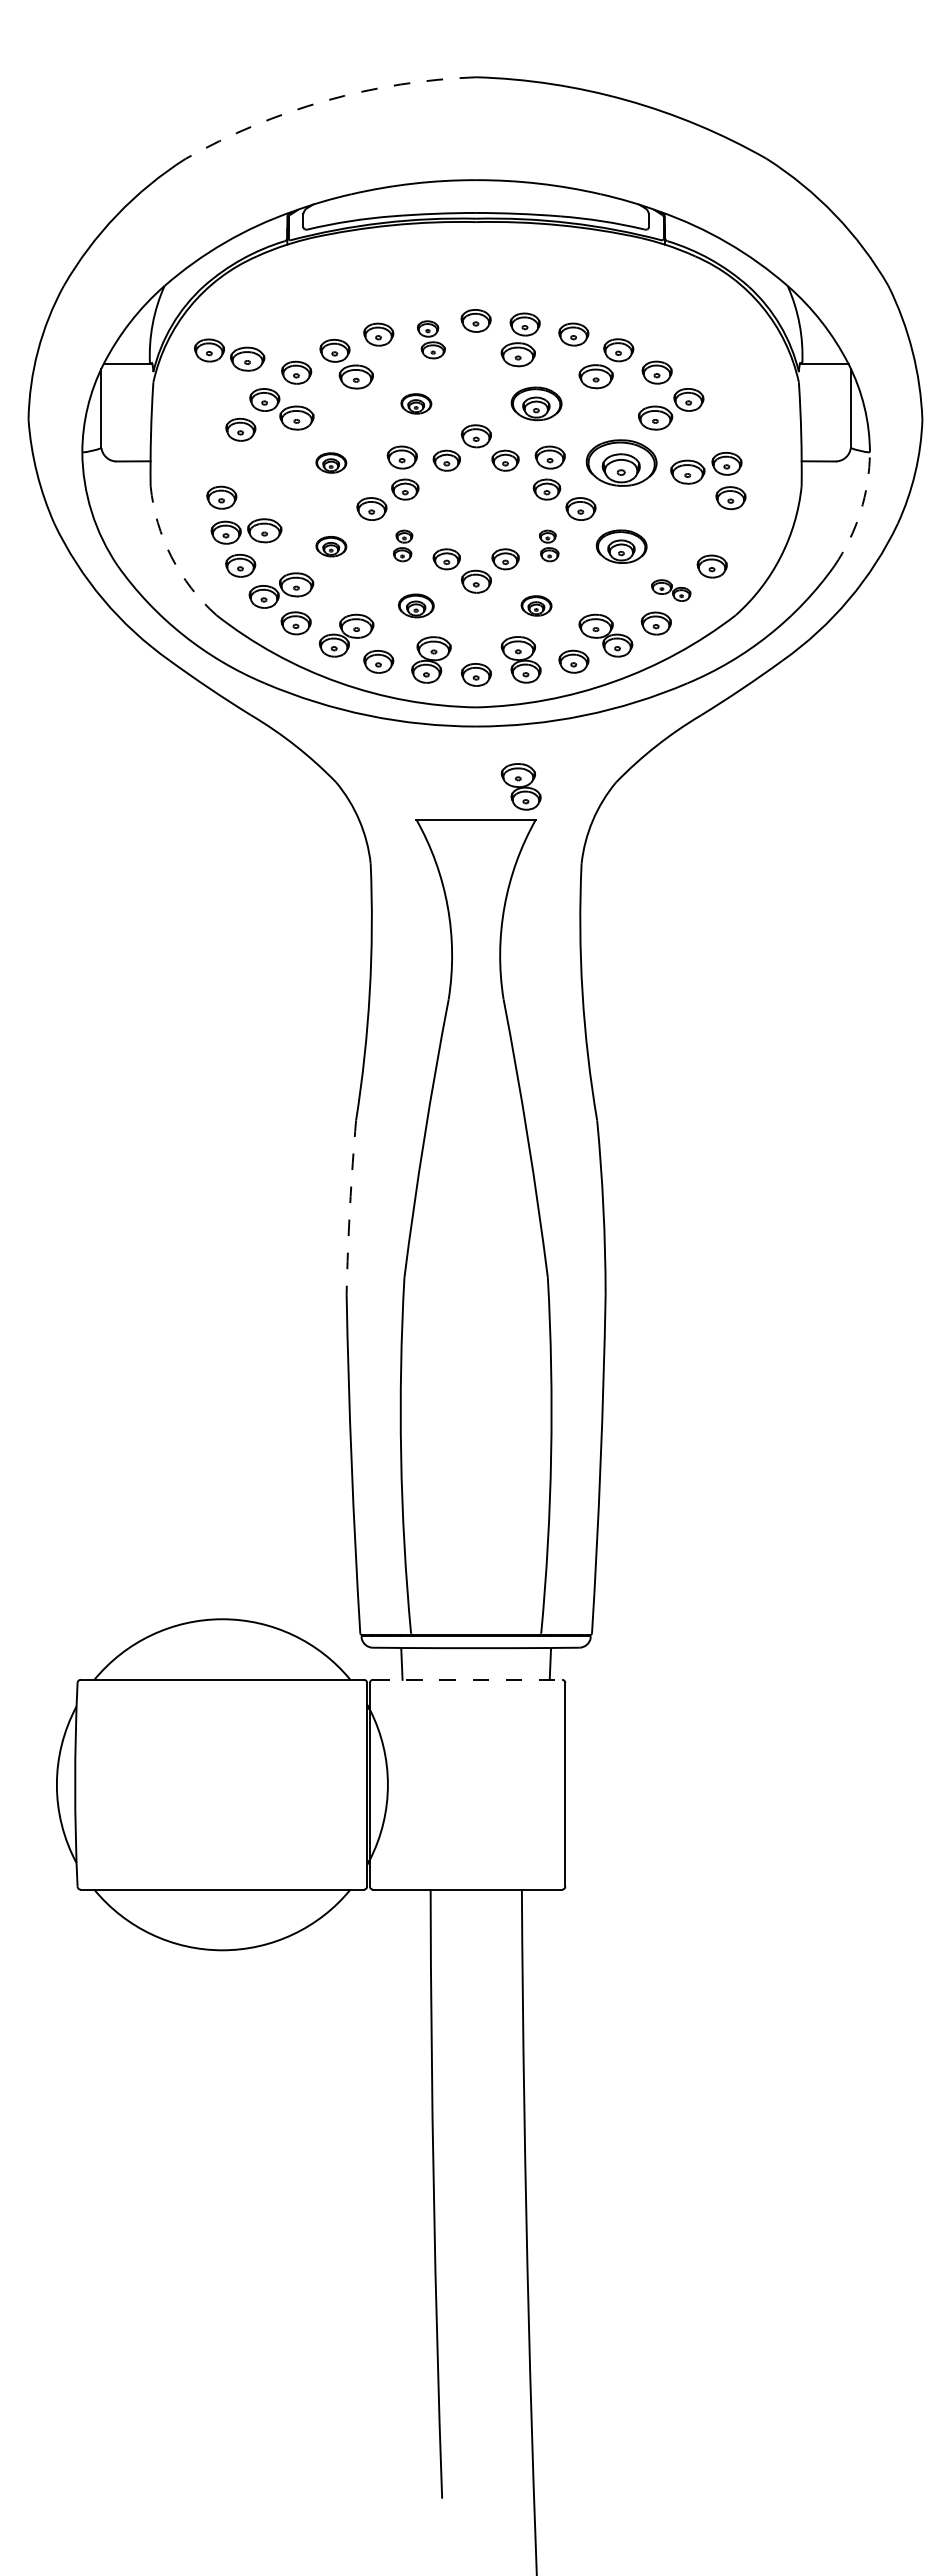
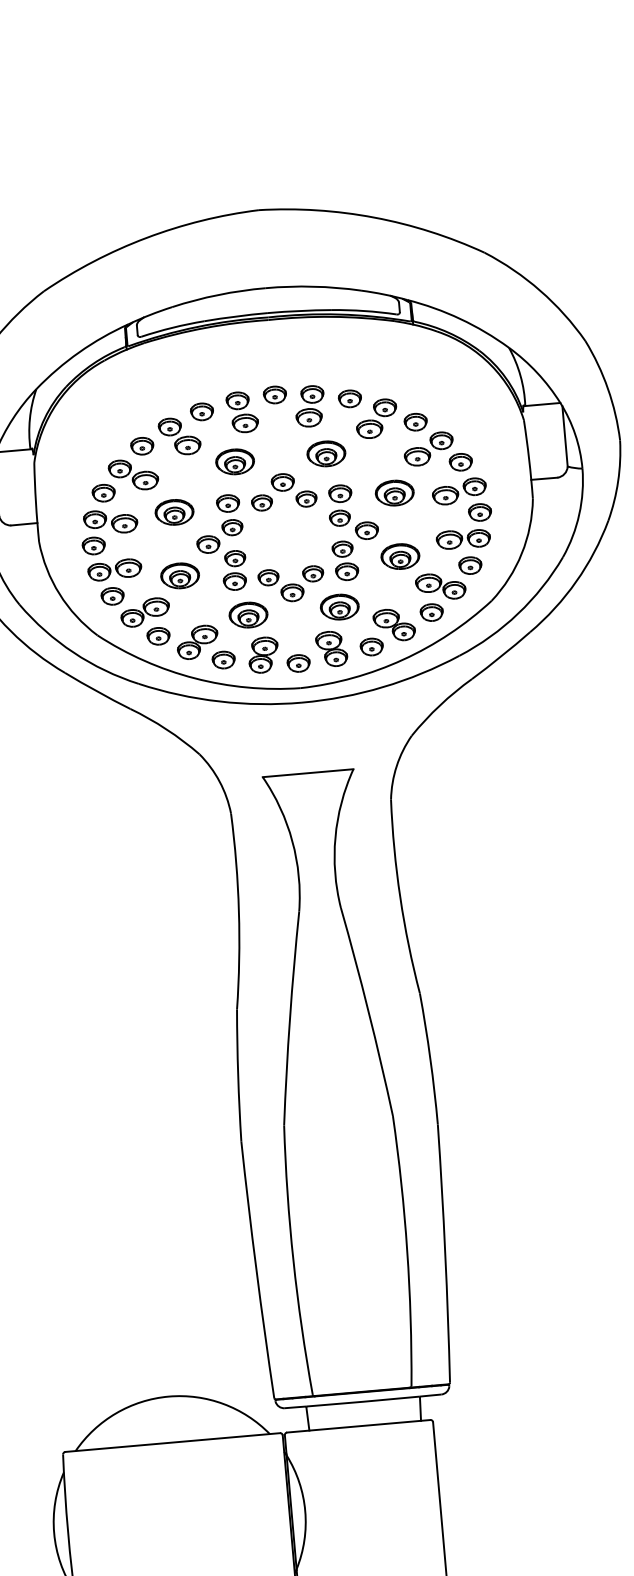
arc: (326, 100) -> (146, 237), dashed -> solid
part: (431, 339) -> (242, 412), size x1.43
part: (229, 354) -> (110, 521), moved
part: (416, 403) -> (235, 461), size x1.67
part: (711, 430) -> (460, 462), added
part: (331, 462) -> (174, 511), size x1.67
part: (621, 462) -> (394, 492), size x0.71
arc: (860, 511) -> (579, 514), dashed -> solid
part: (706, 530) -> (463, 538), added
part: (402, 545) -> (234, 570), size x1.67
part: (548, 545) -> (344, 560), size x1.67
part: (331, 546) -> (180, 575), size x1.67
arc: (171, 556) -> (59, 593), dashed -> solid
part: (671, 590) -> (441, 586), size x1.67
part: (416, 605) -> (248, 614), size x1.43
part: (536, 605) -> (339, 606), size x1.67
part: (520, 786) -> (339, 745), removed
arc: (350, 1207) -> (238, 1075), dashed -> solid
line: (468, 1679) -> (359, 1425), dashed -> solid

